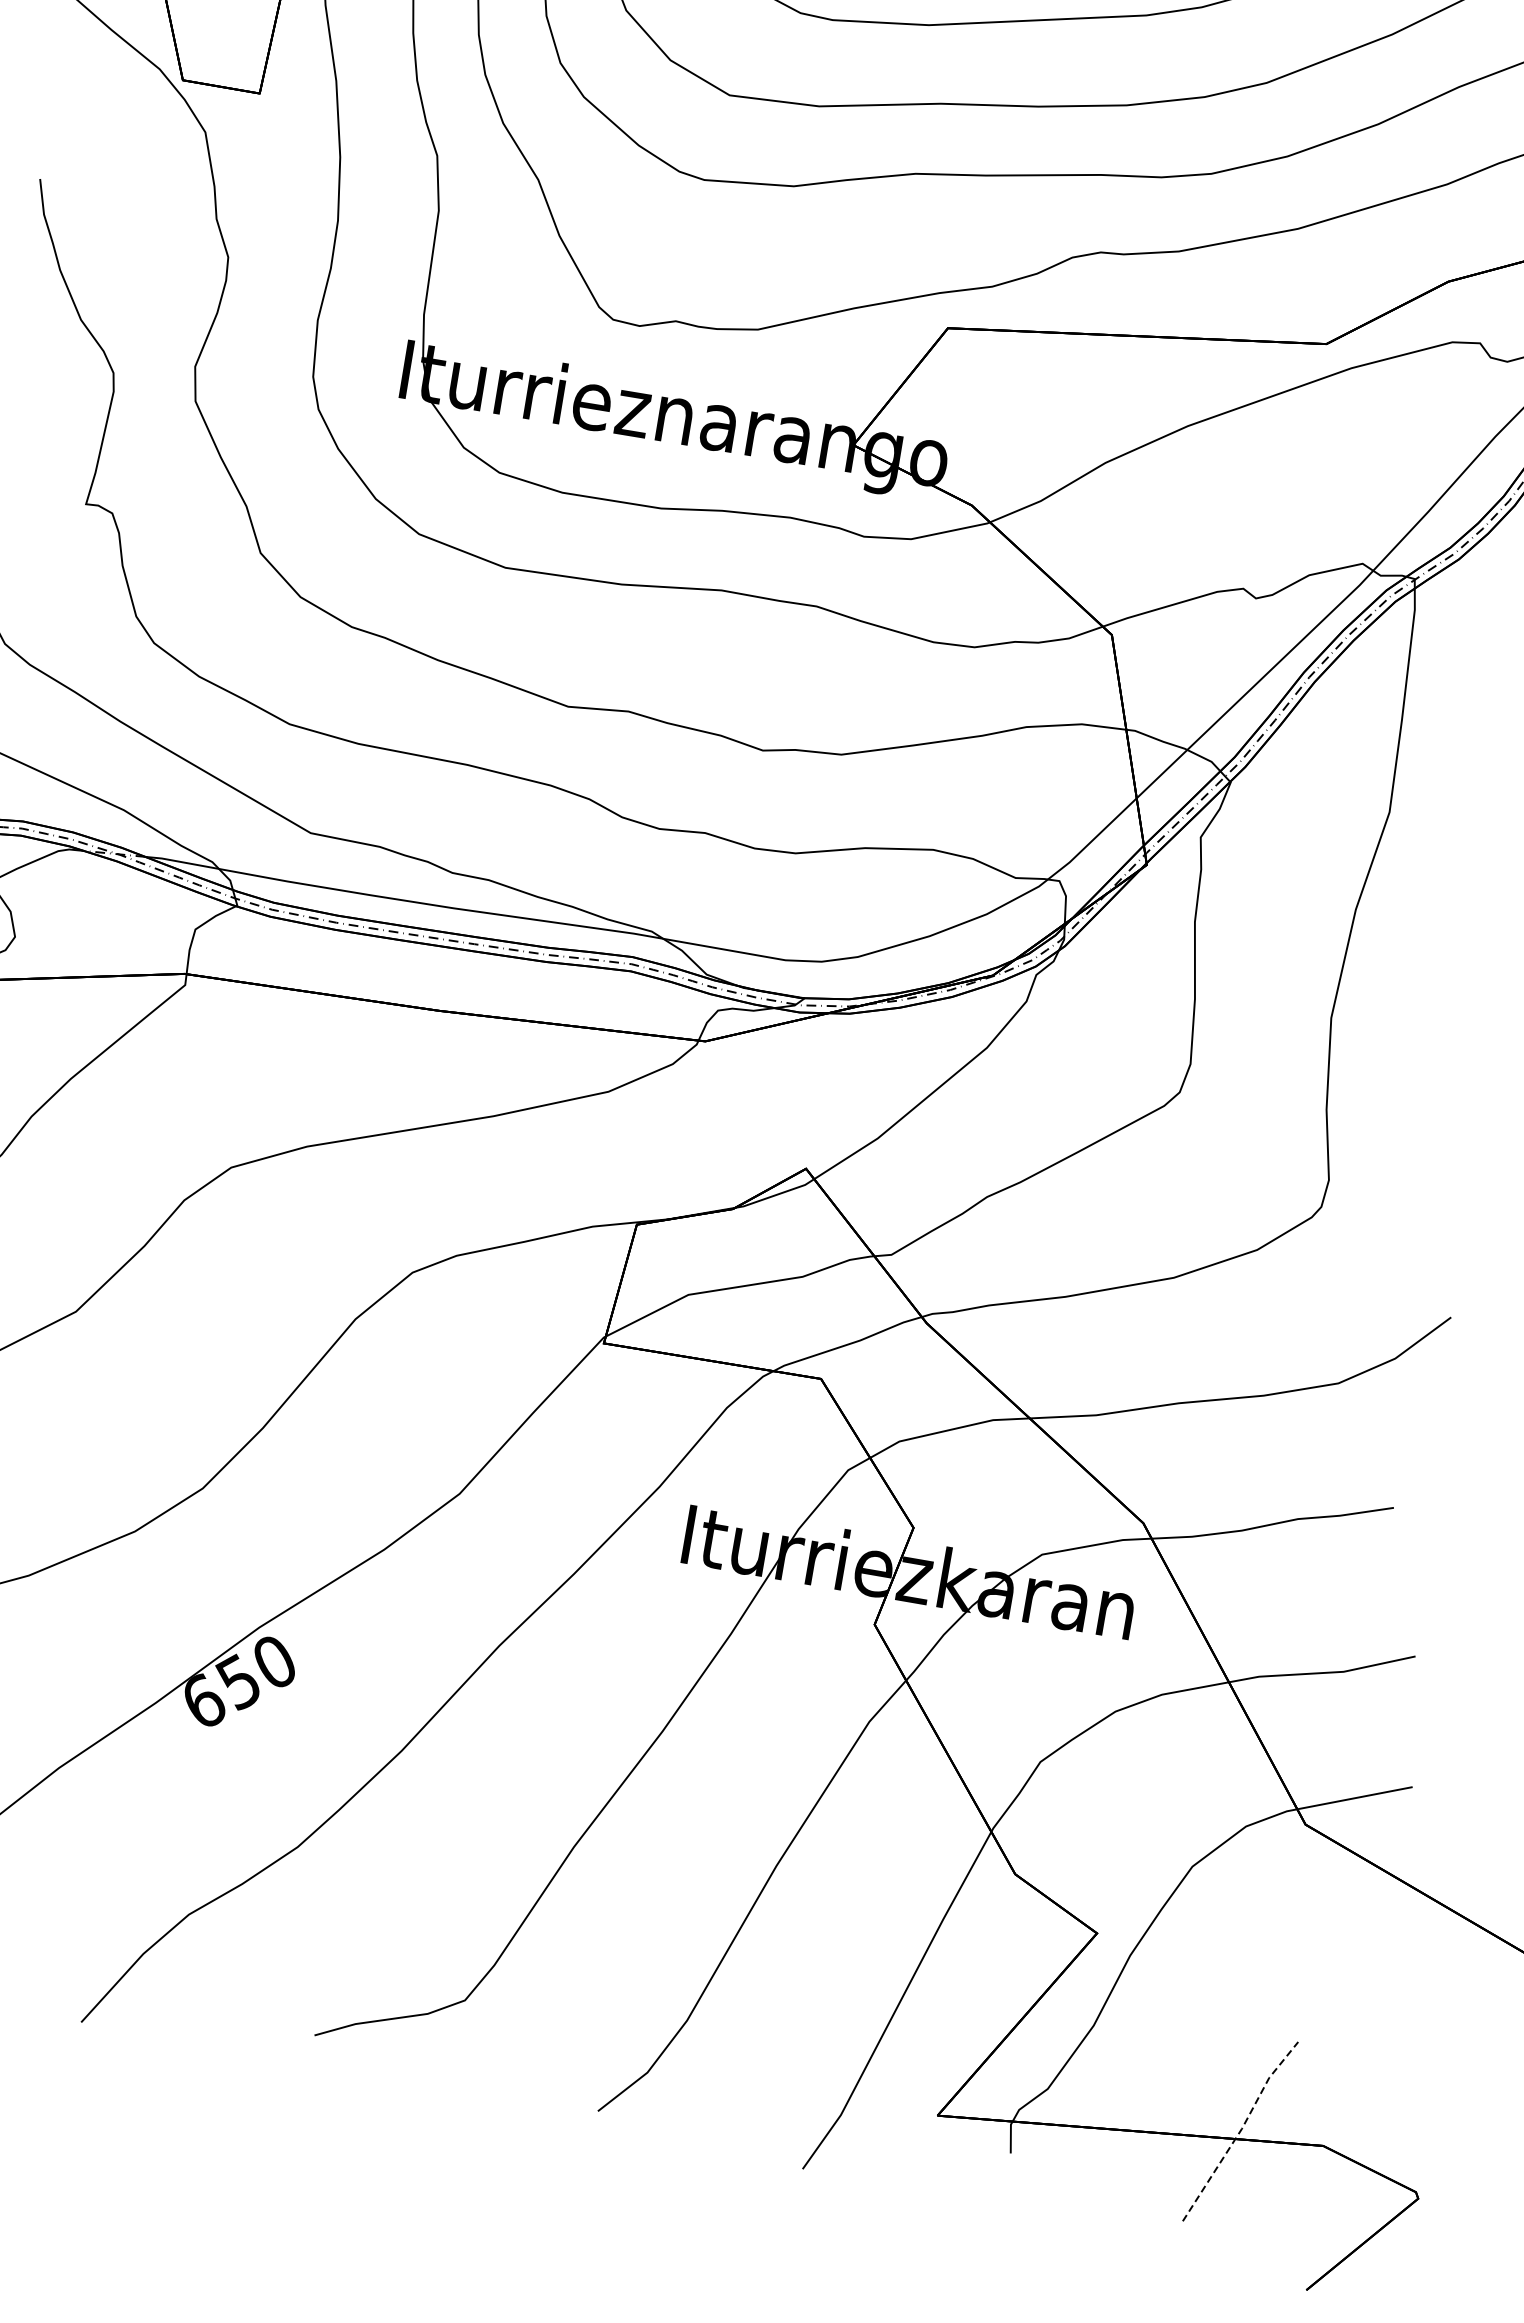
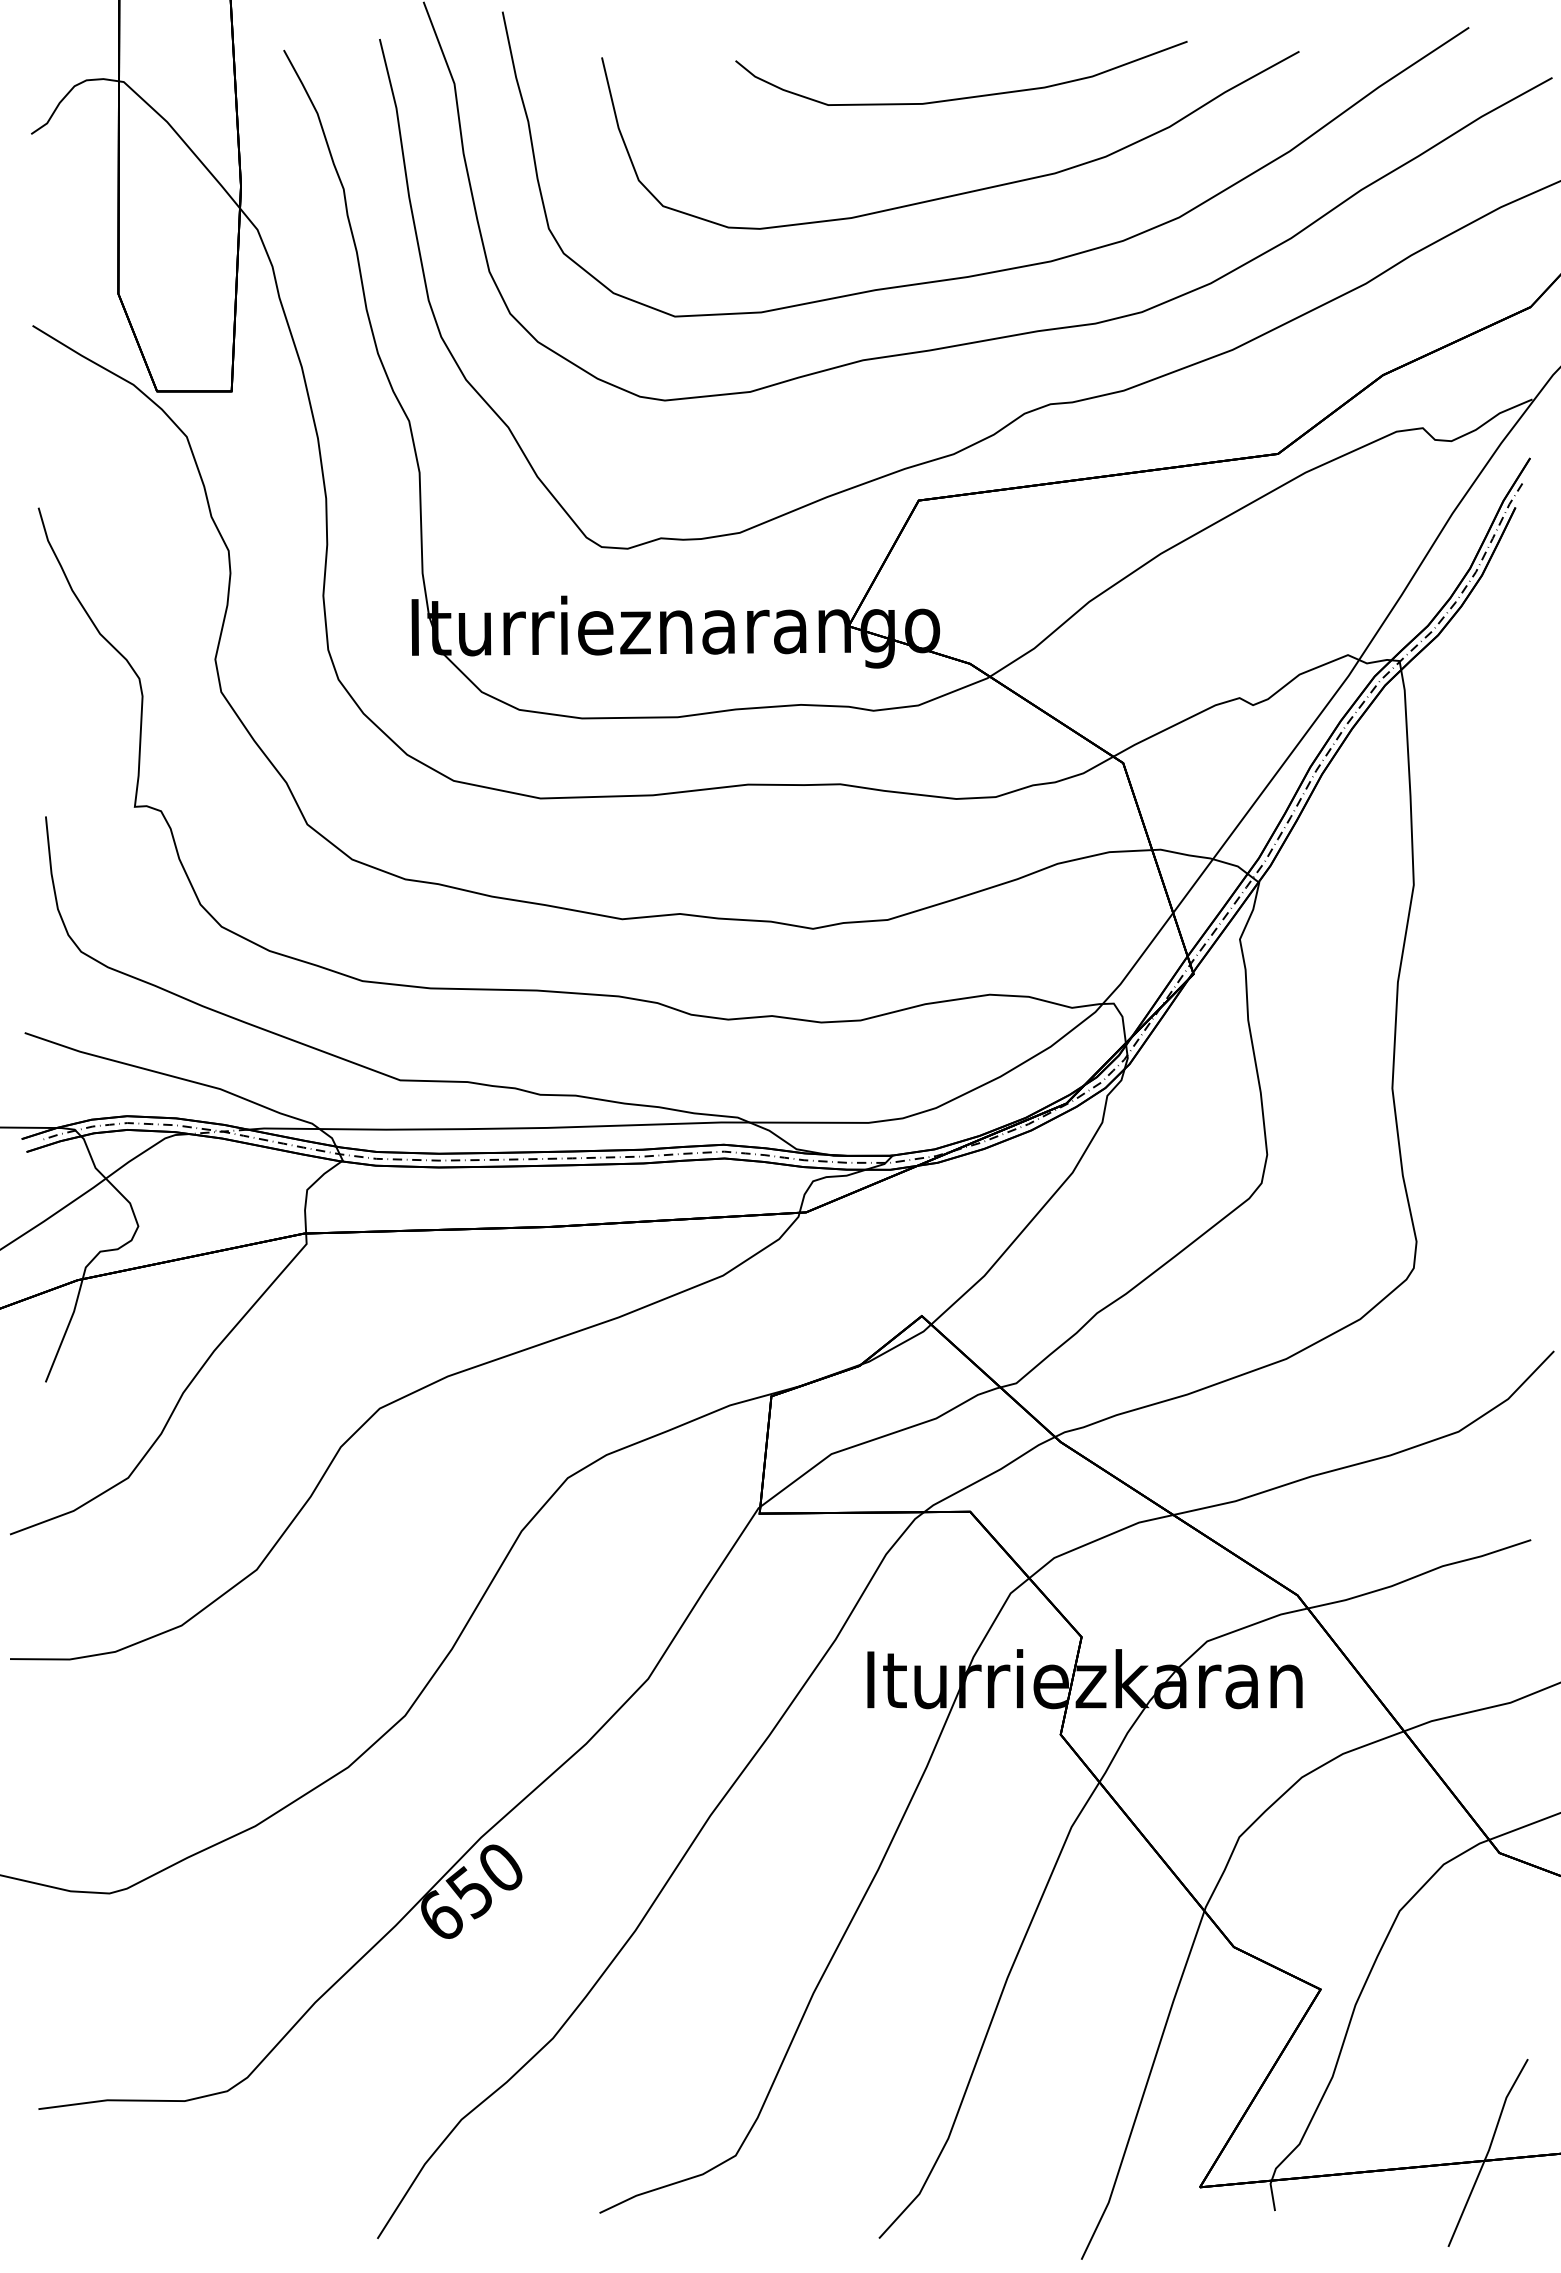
line: (1241, 2130) -> (1488, 2151), dashed -> solid

